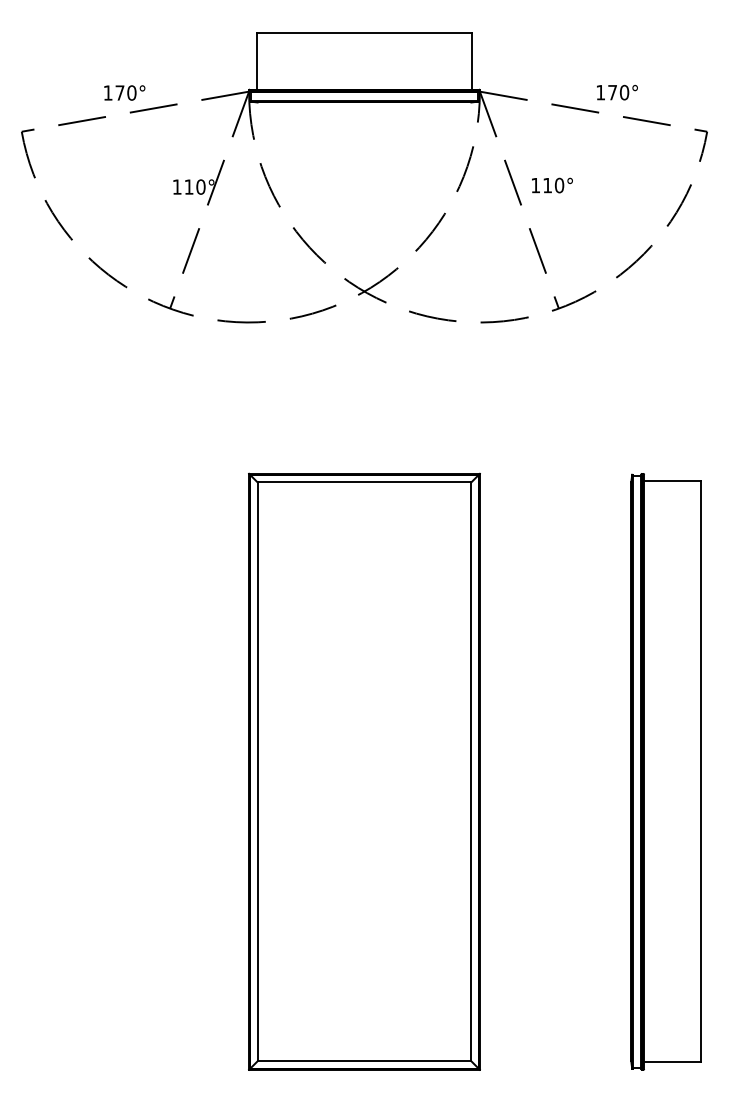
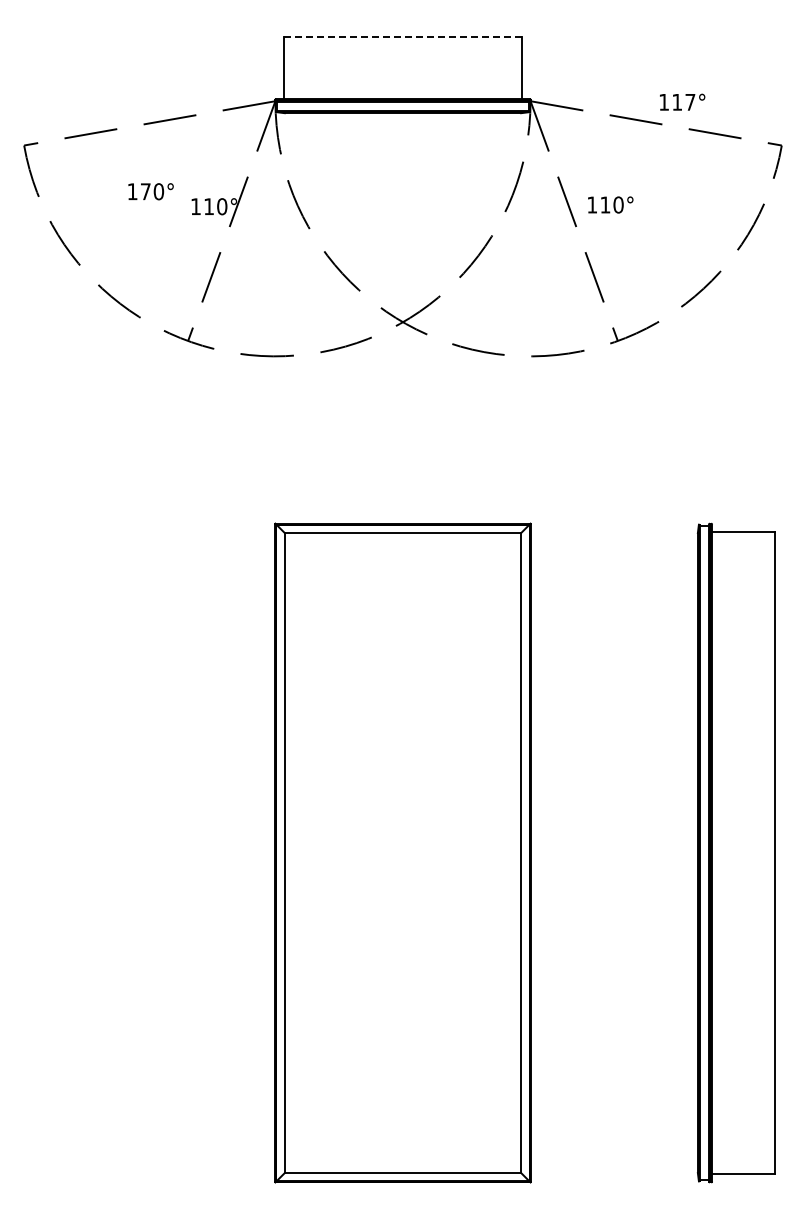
line: (364, 33) -> (402, 36), solid -> dashed
text: (618, 91) -> (683, 101), 170° -> 117°
text: (124, 92) -> (150, 191), moved

